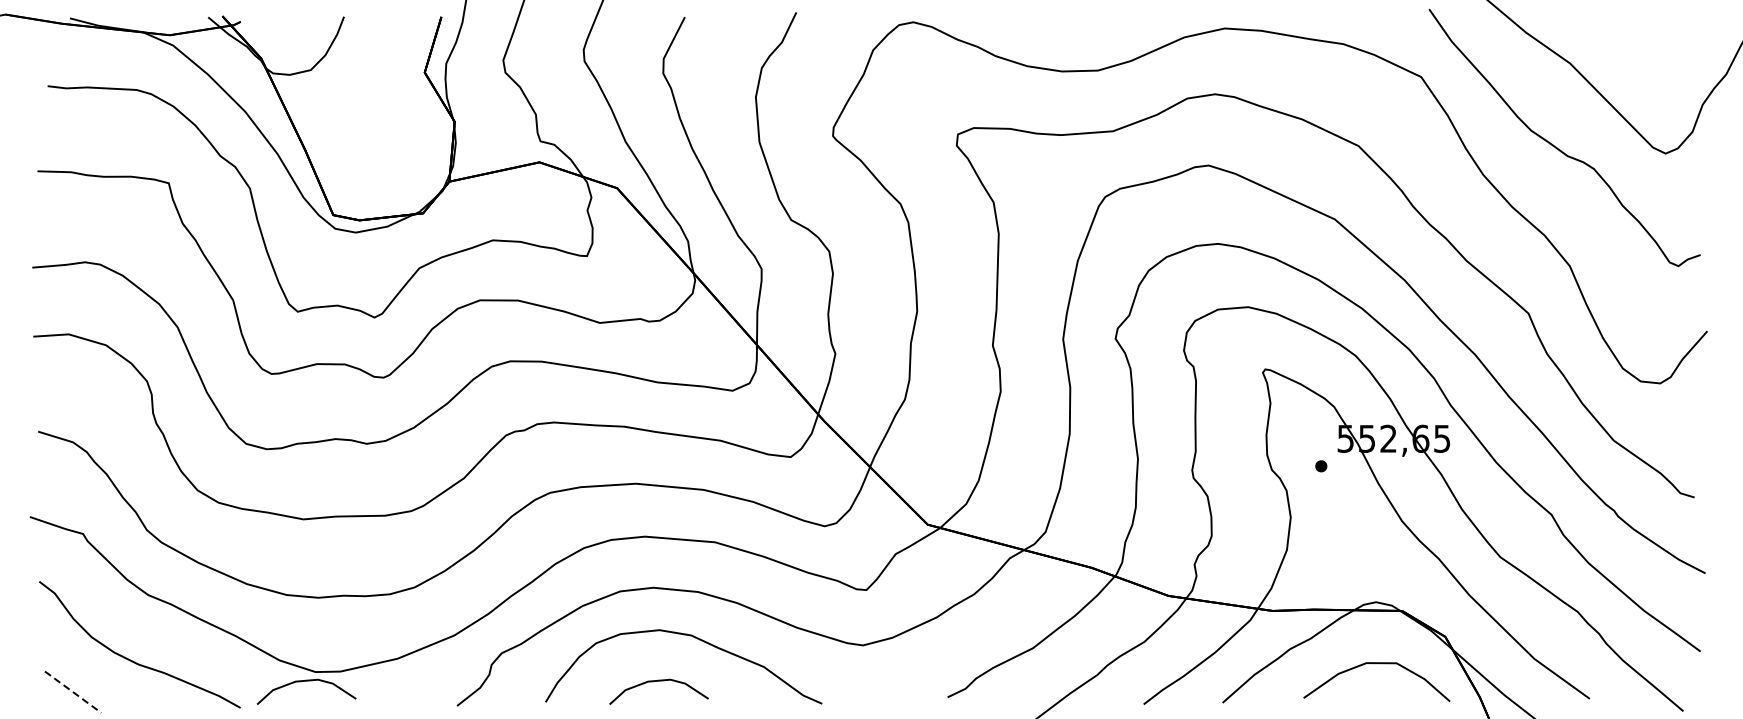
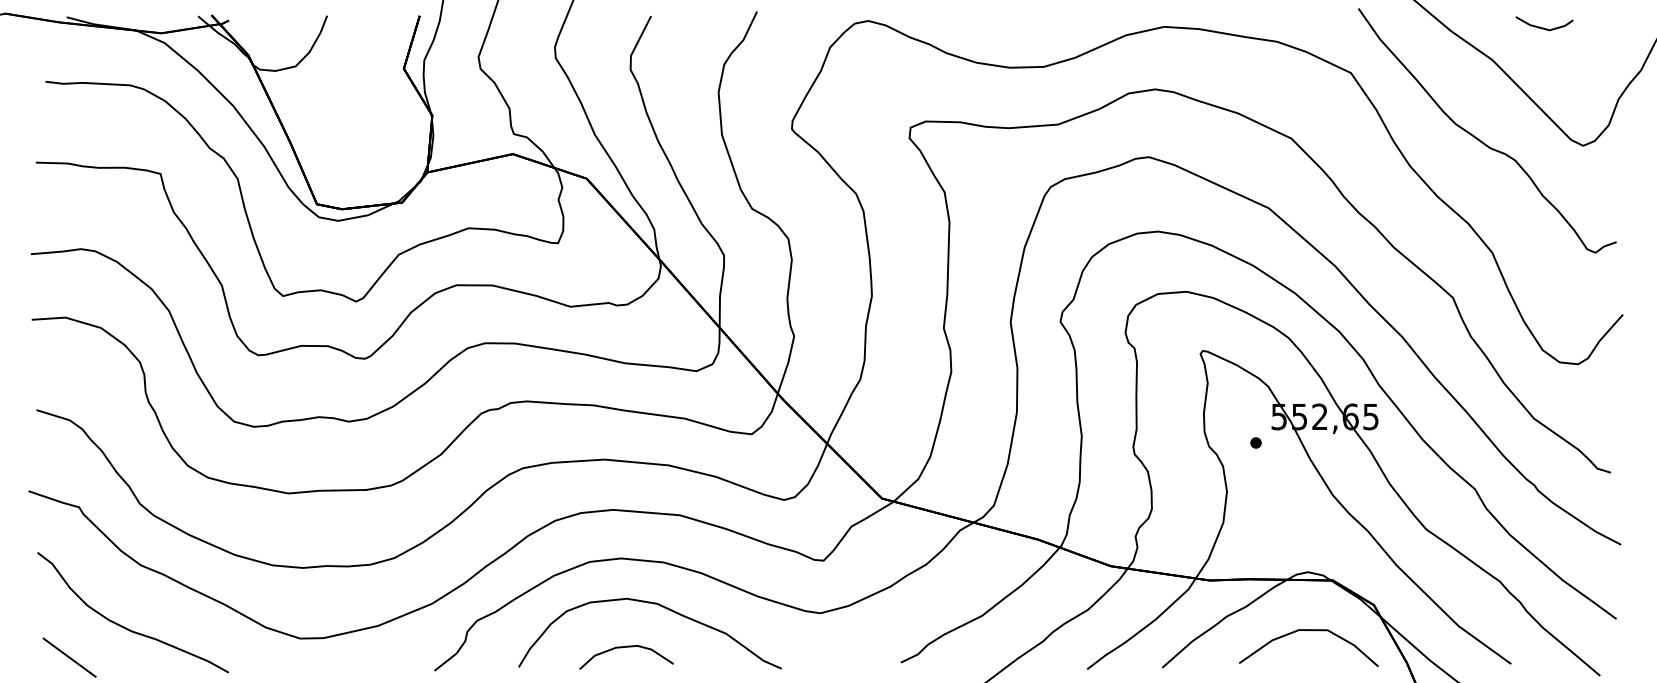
line: (1623, 29) -> (1543, 27), added
curve: (306, 681) -> (291, 647), removed
line: (74, 691) -> (70, 657), dashed -> solid

